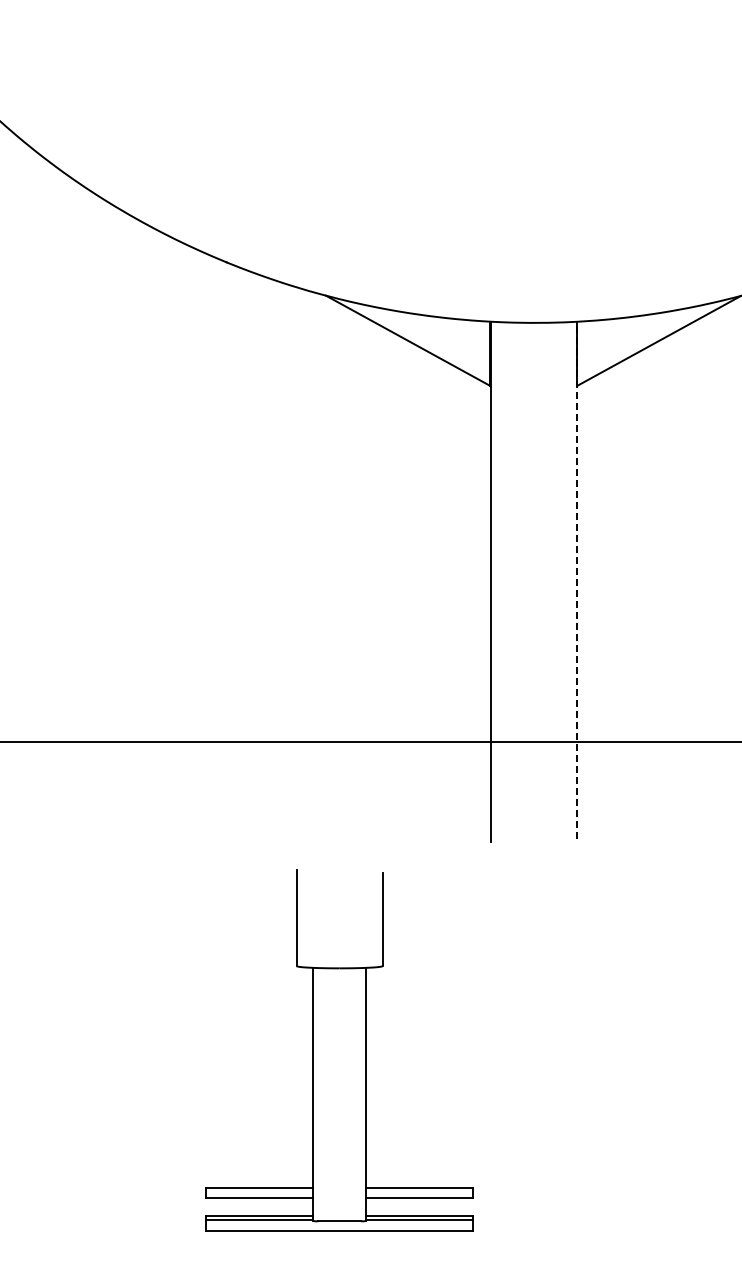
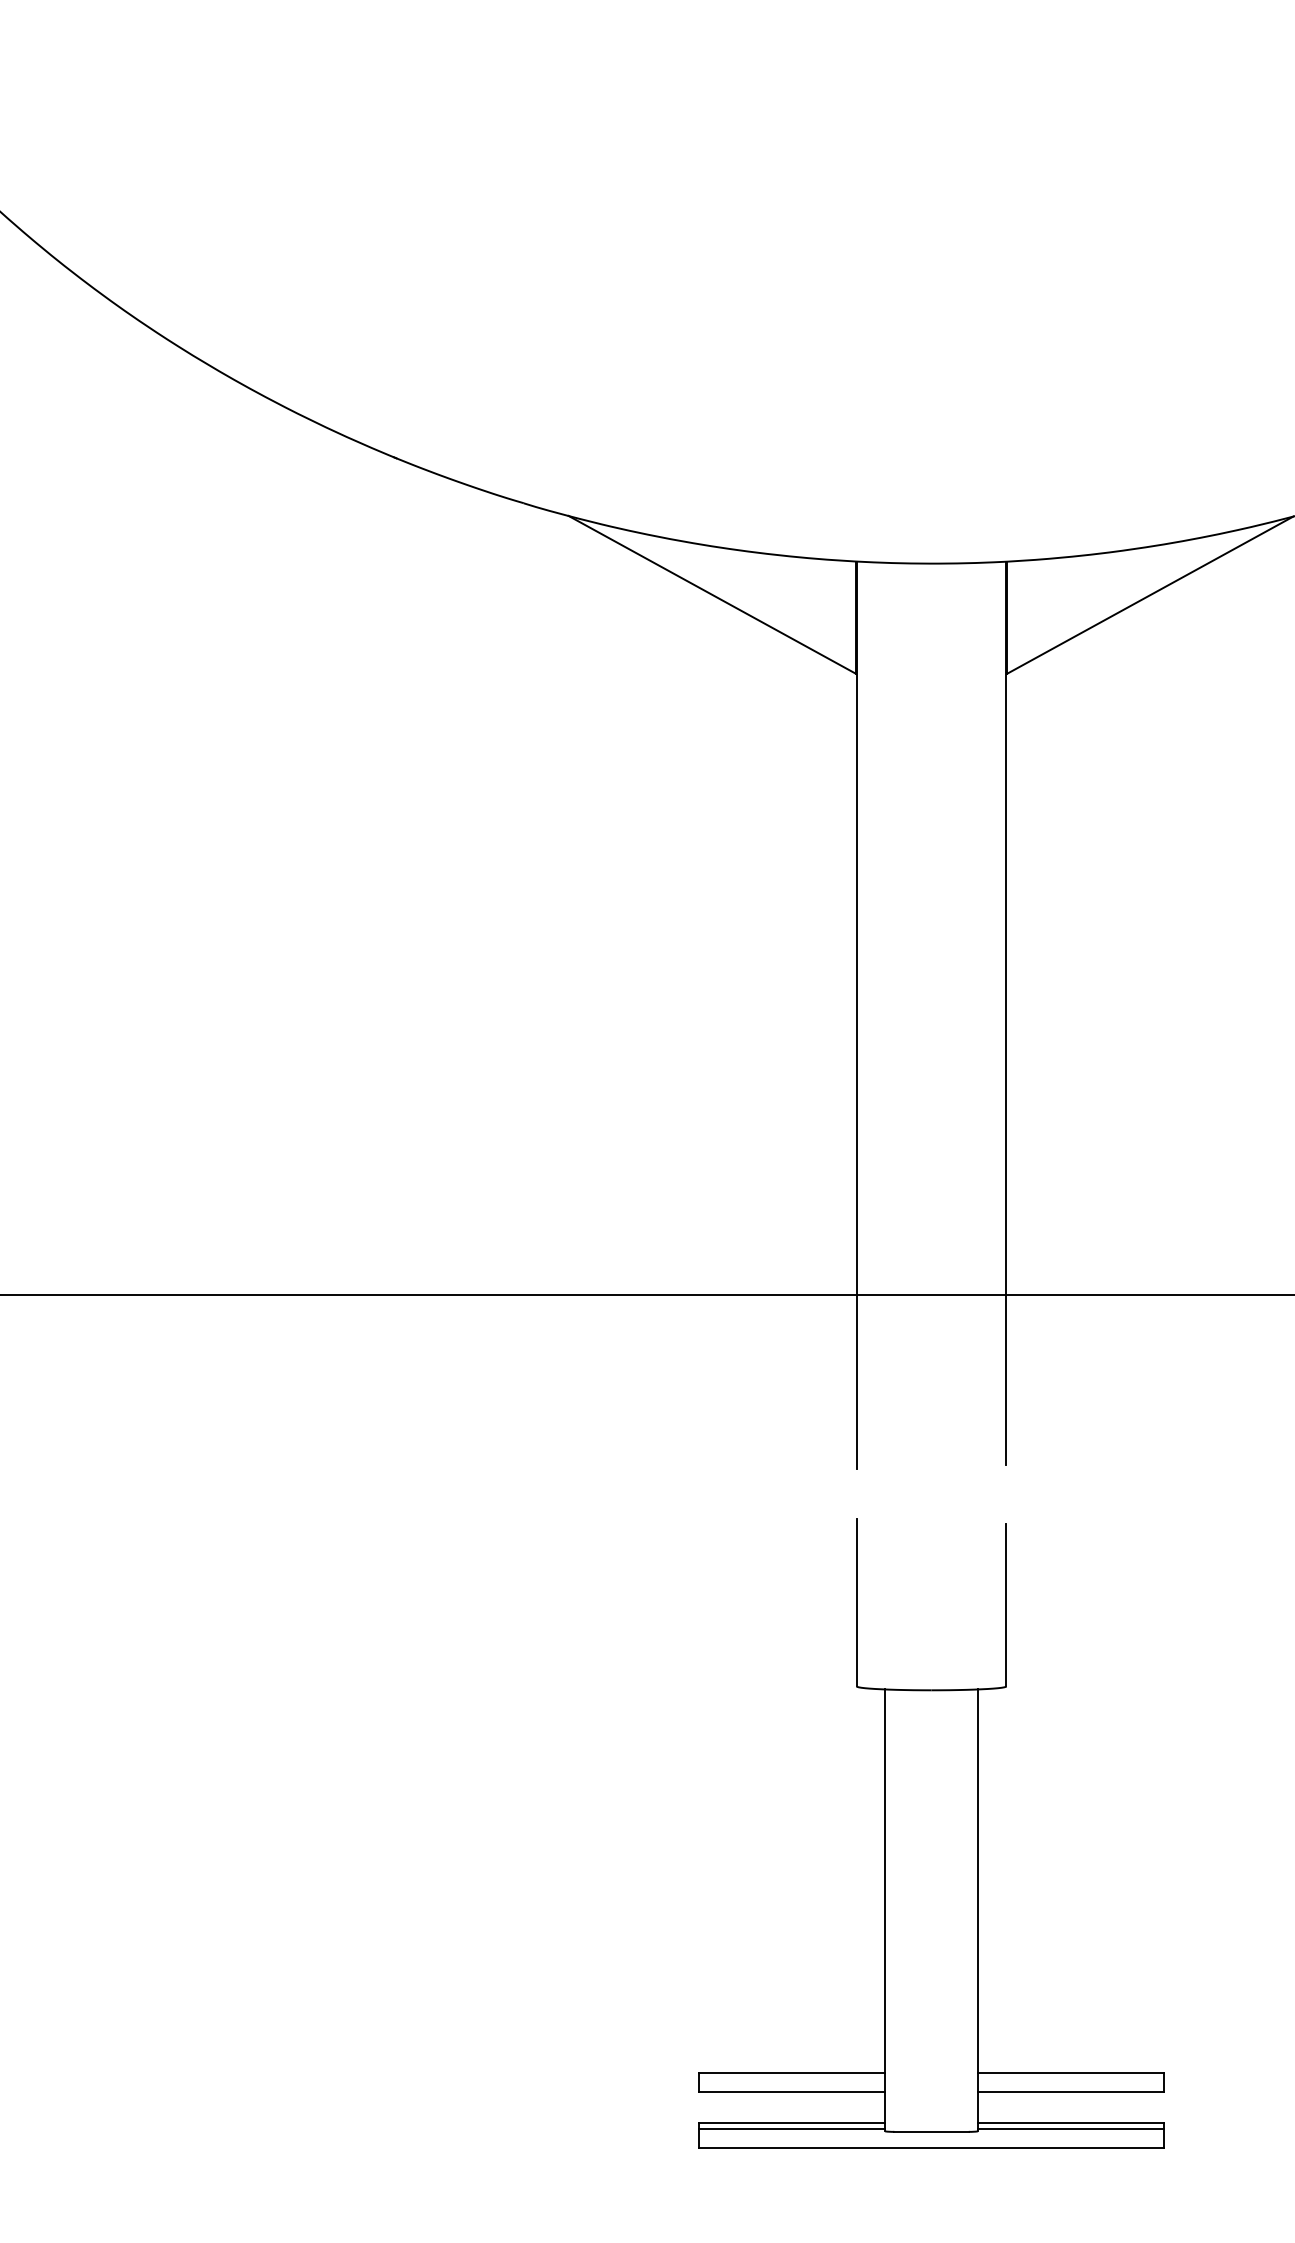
line: (576, 580) -> (1006, 1013), dashed -> solid
part: (339, 1050) -> (931, 1833), moved

